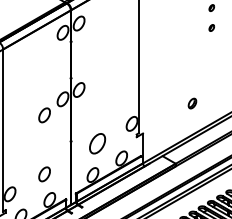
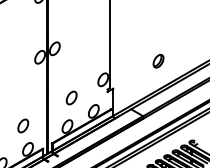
part: (192, 103) -> (158, 61), size x1.43
part: (44, 115) -> (23, 72), removed
part: (97, 143) -> (71, 97), size x0.71

